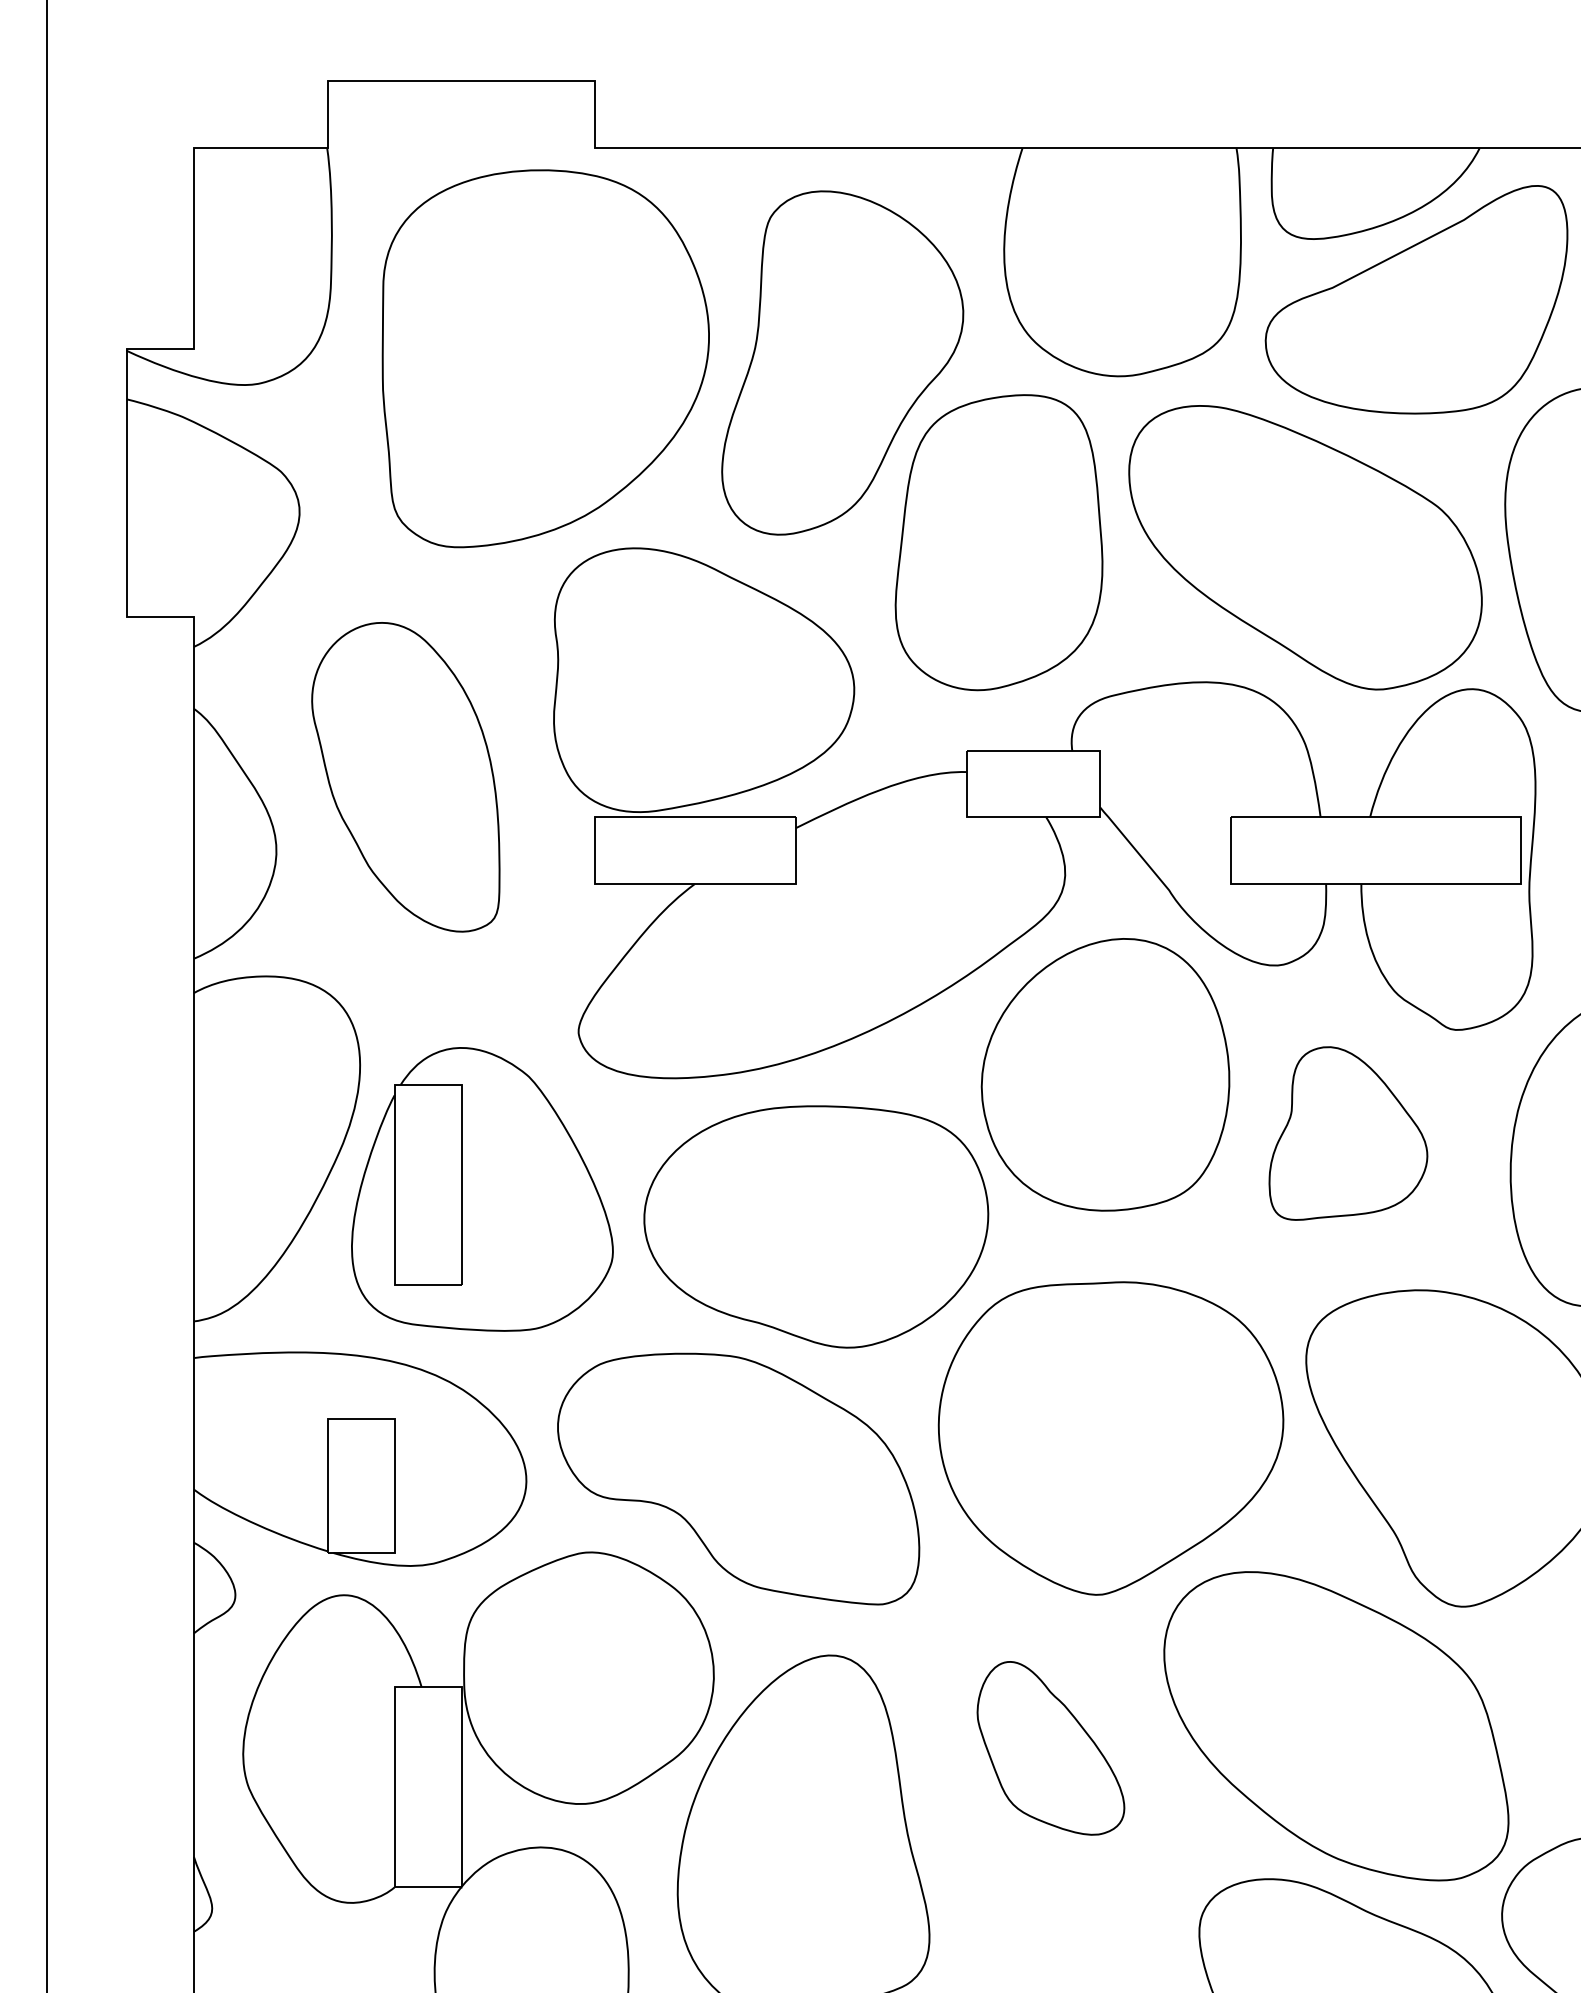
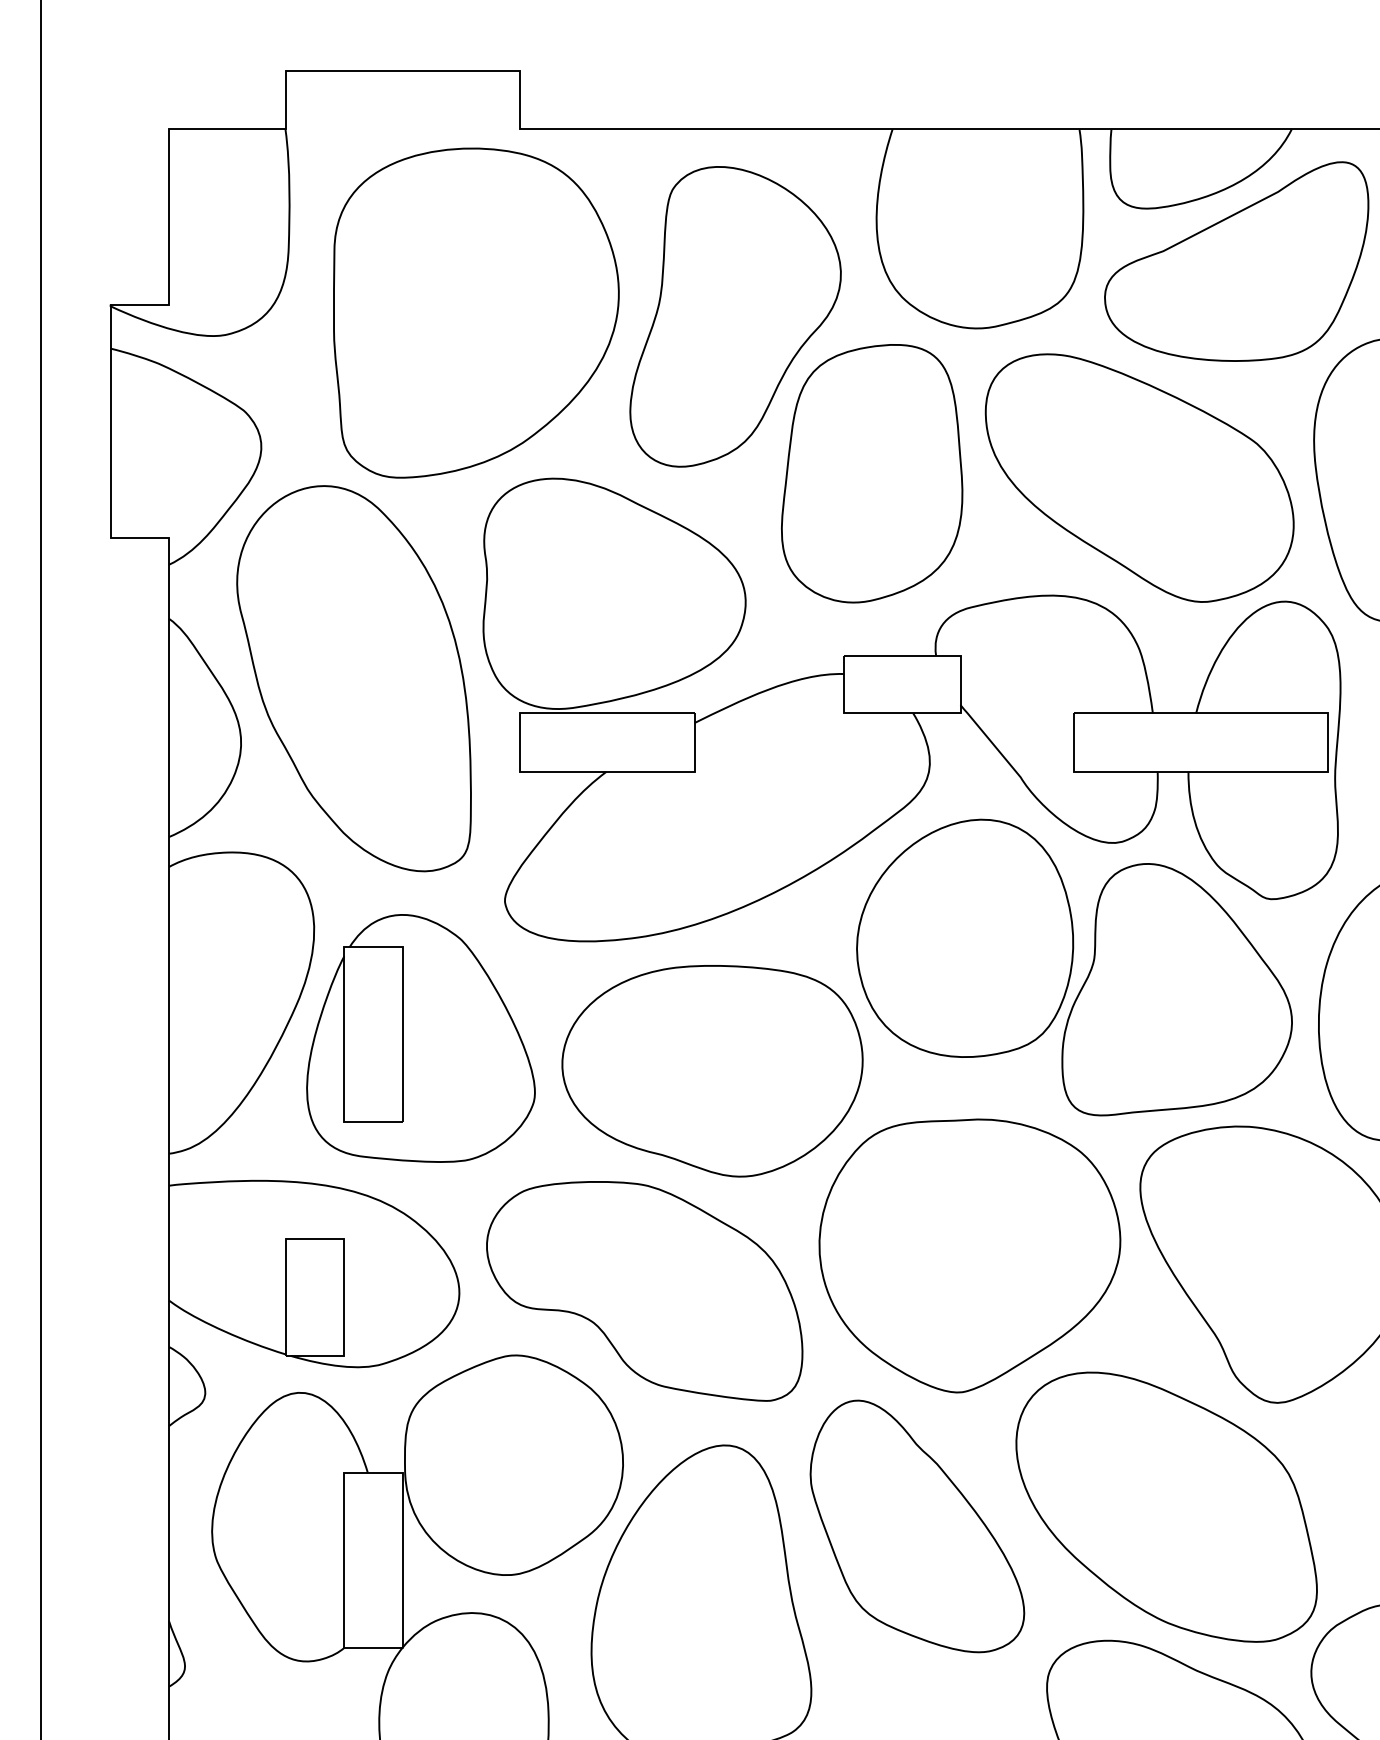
part: (405, 776) -> (353, 677), size x1.43
part: (1348, 1133) -> (1177, 989), size x1.67
part: (1050, 1748) -> (917, 1526), size x1.67

